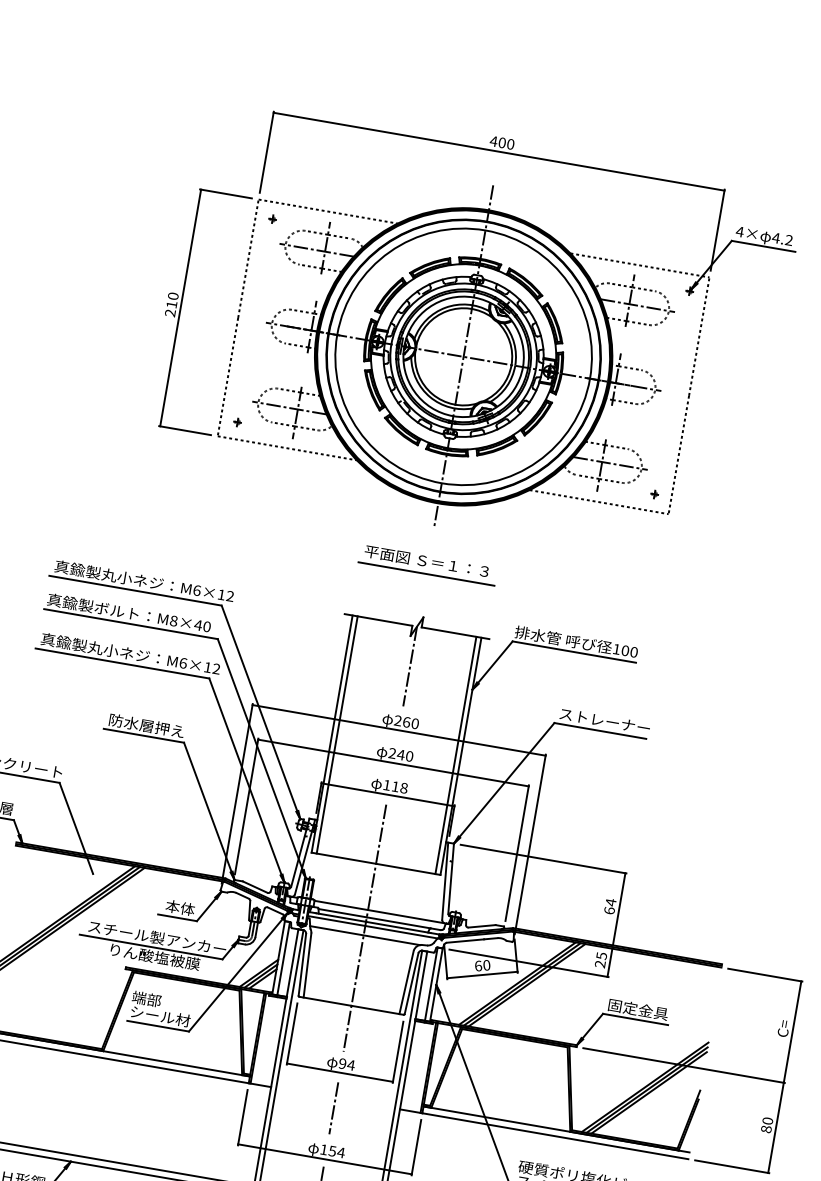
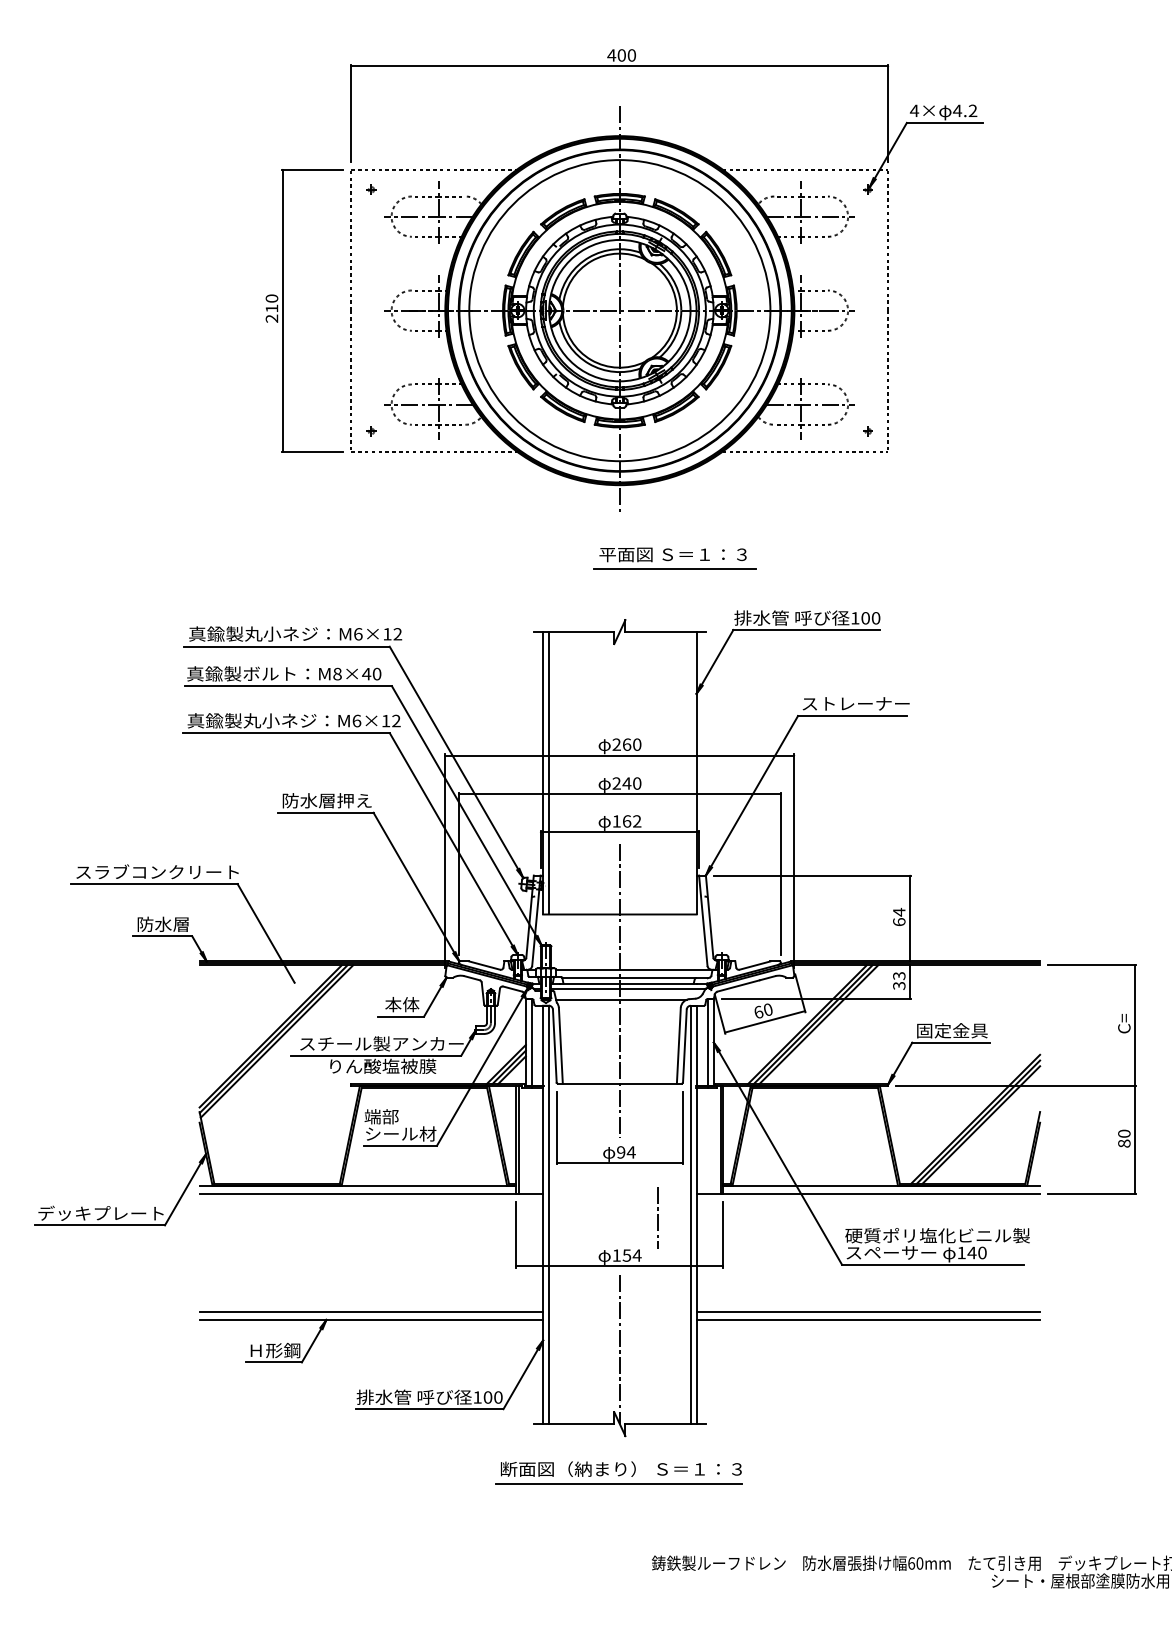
part: (427, 564) -> (674, 558), moved
line: (409, 665) -> (619, 678), removed
line: (455, 754) -> (690, 772), removed
text: (400, 787) -> (632, 821), 118 -> 162
text: (601, 959) -> (899, 980), 25 -> 33
line: (333, 1108) -> (657, 1217), moved

